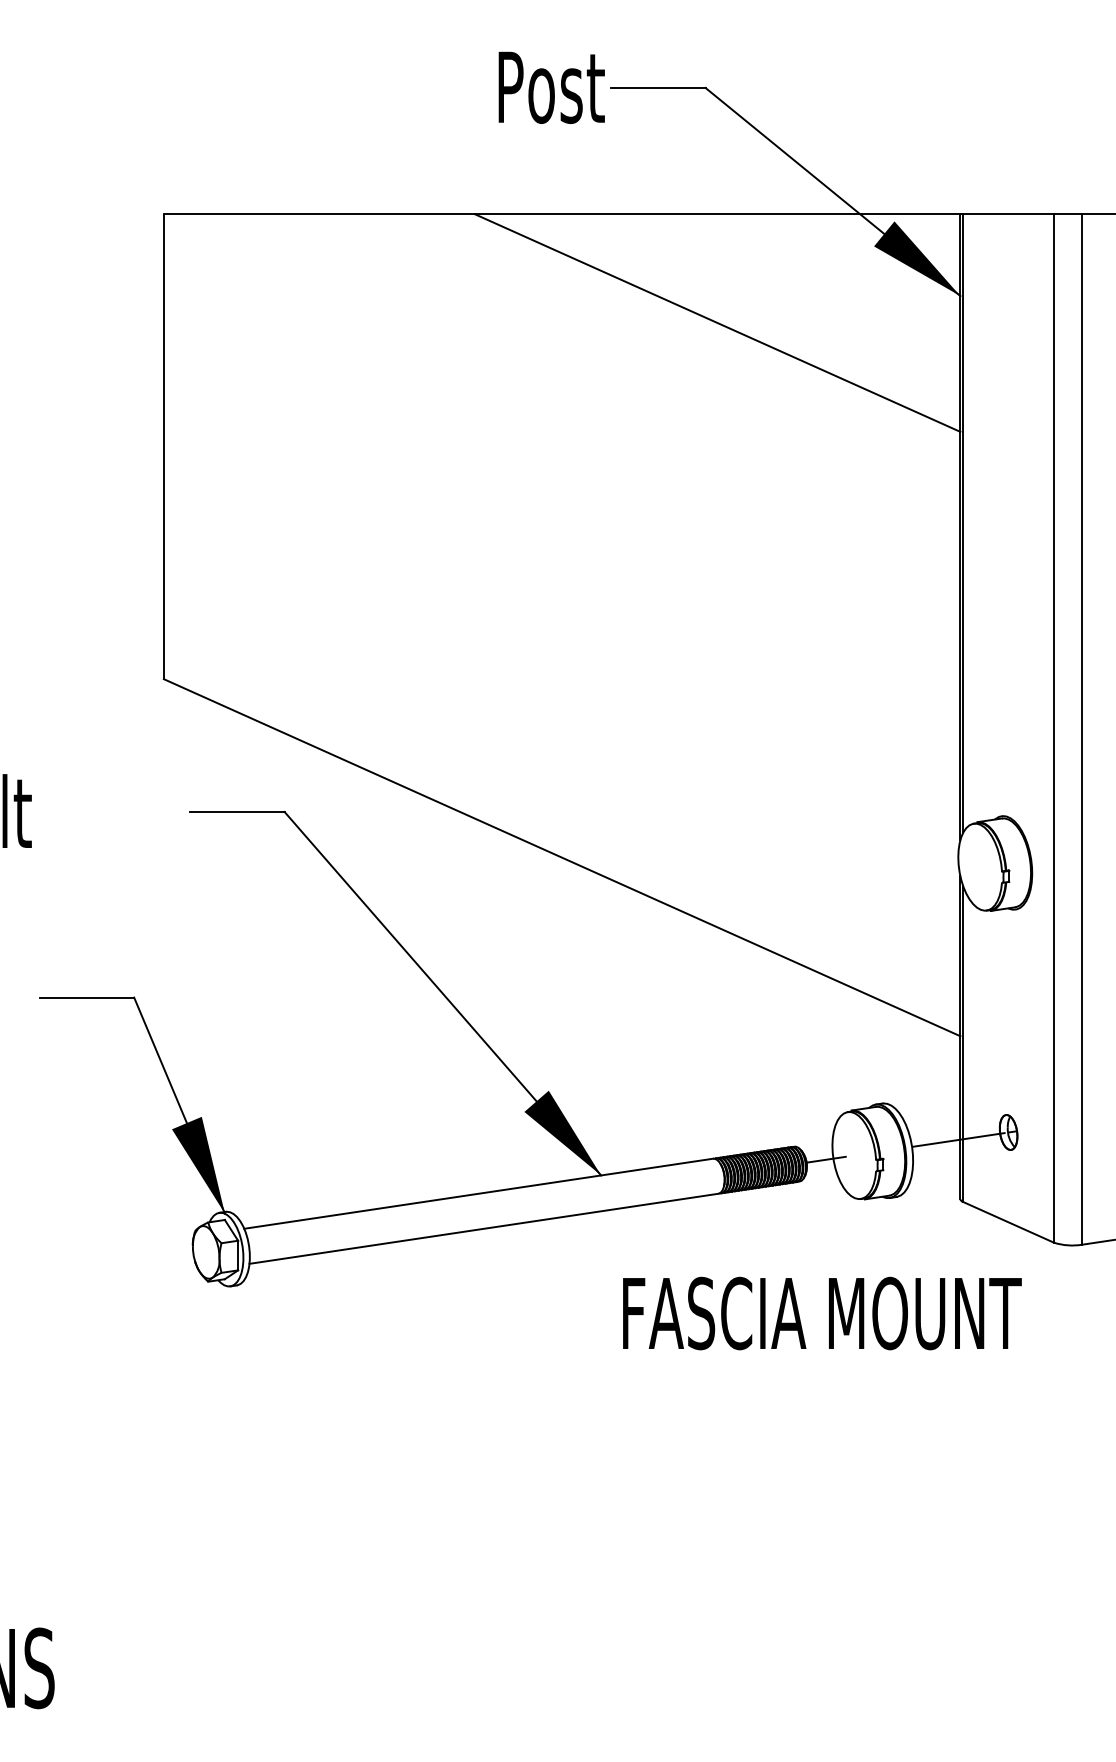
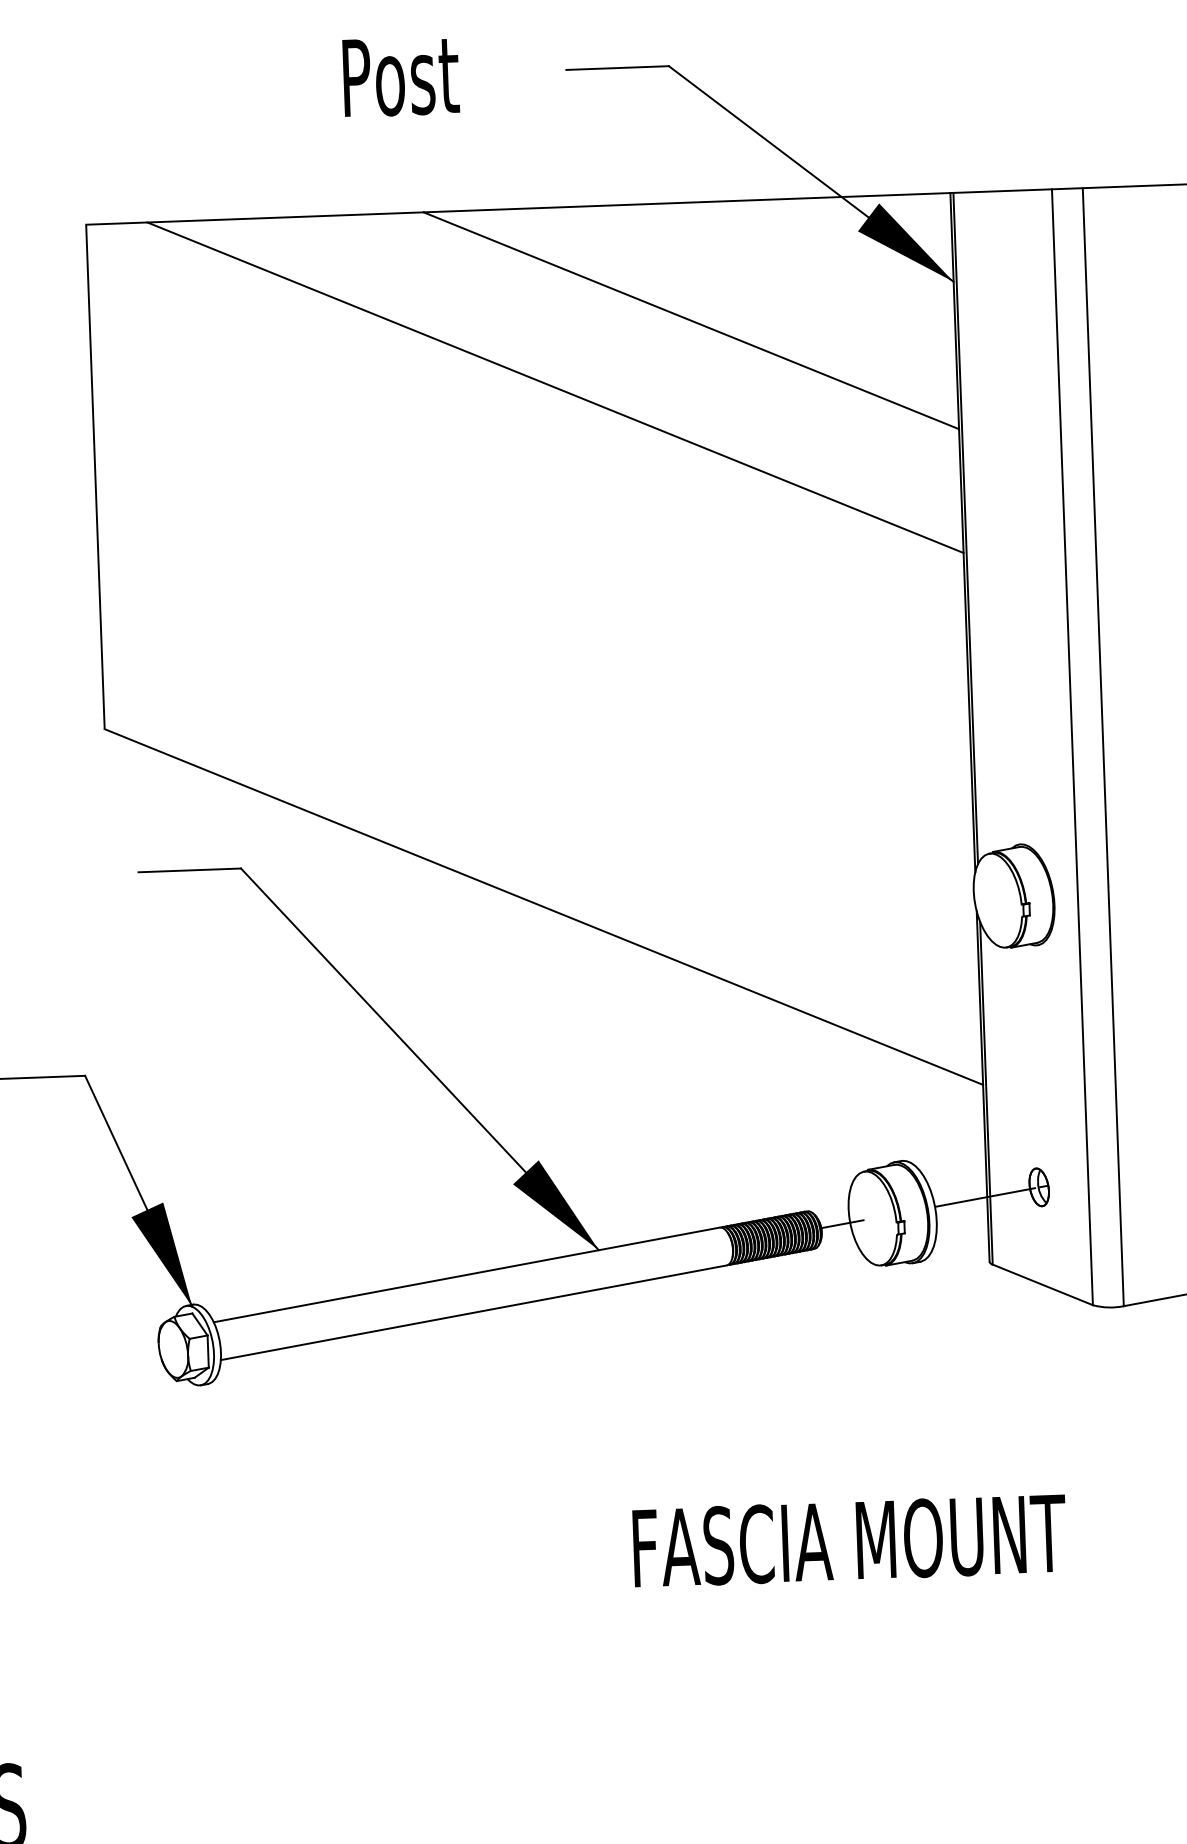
text: (551, 87) -> (400, 76), moved
line: (590, 380) -> (555, 388), added
text: (822, 1313) -> (849, 1540), moved

